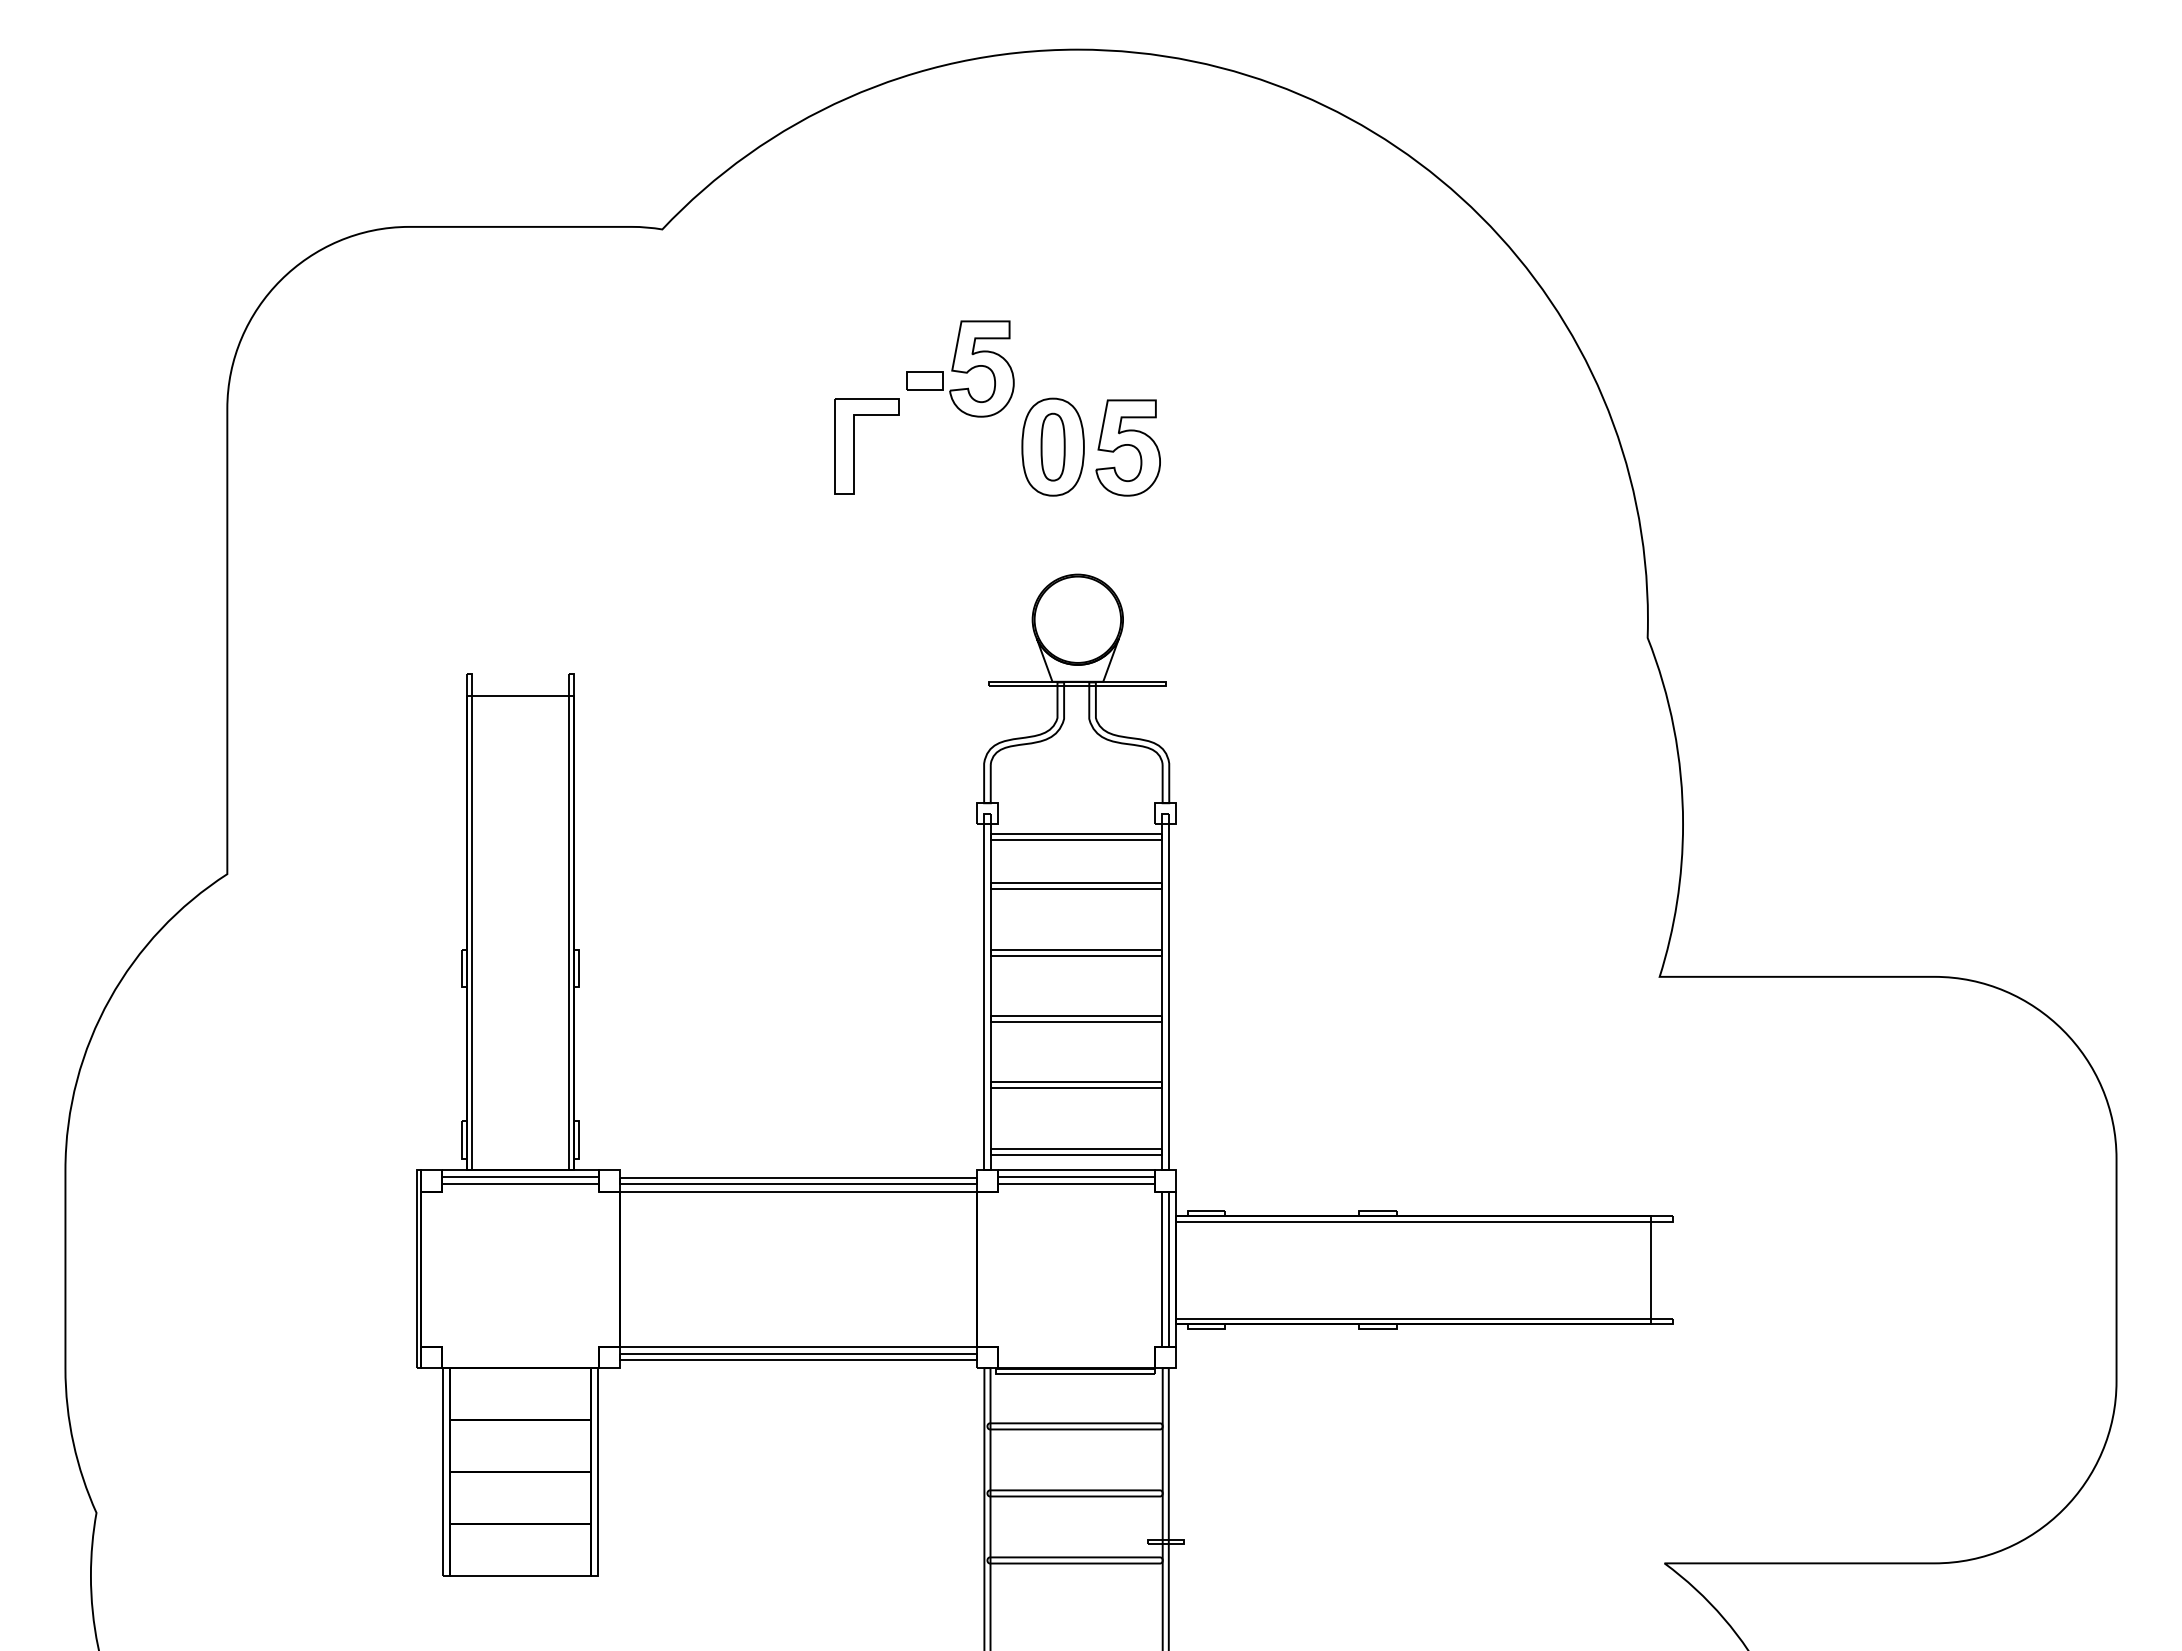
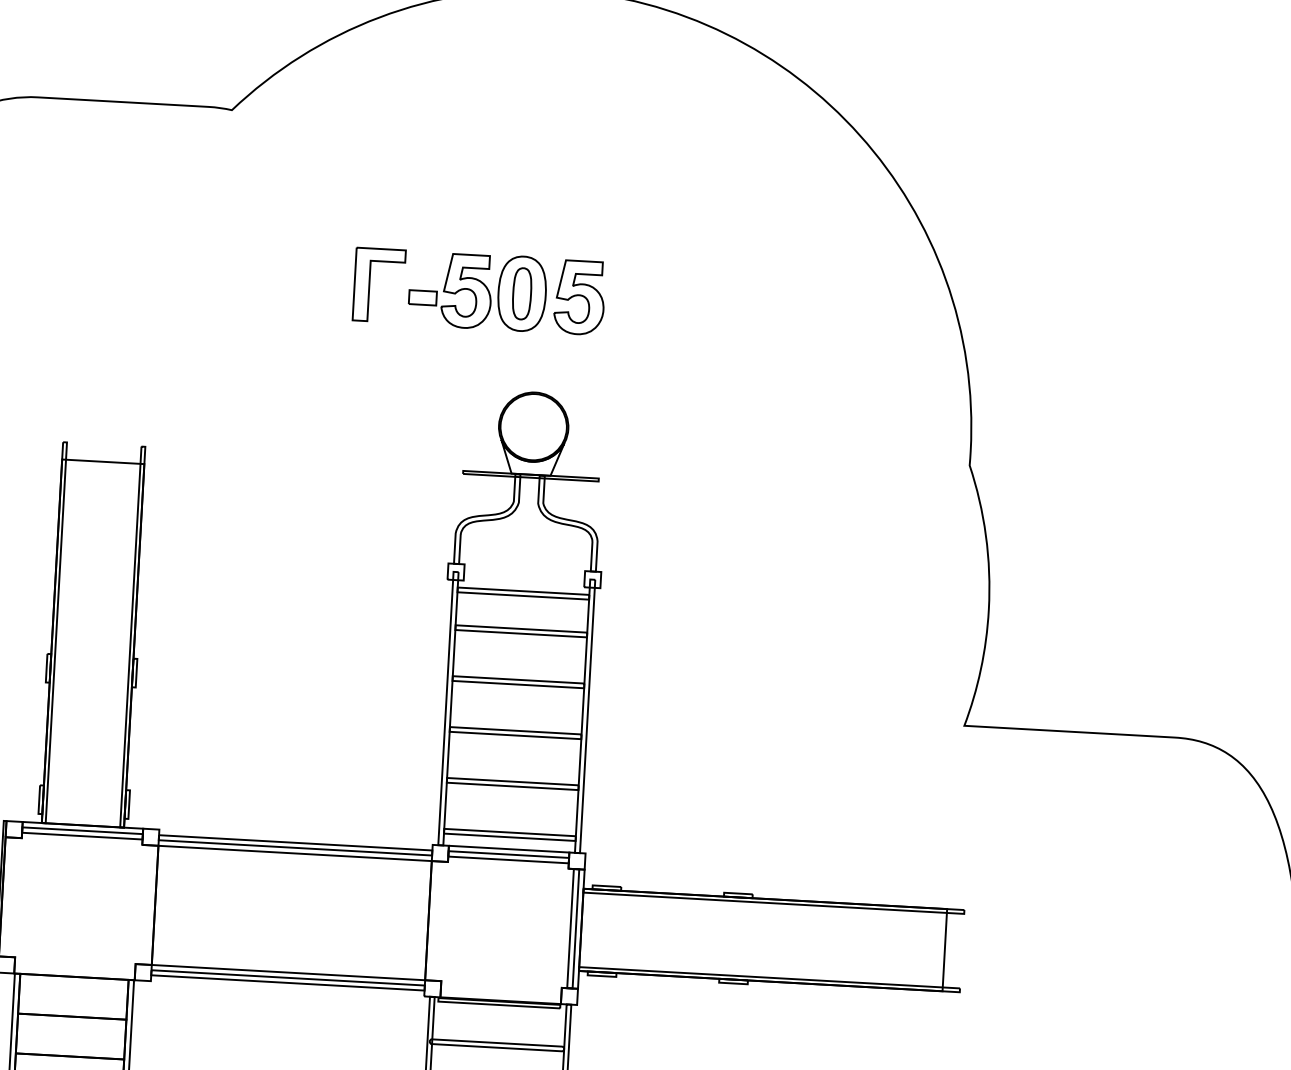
part: (960, 368) -> (450, 290), moved

